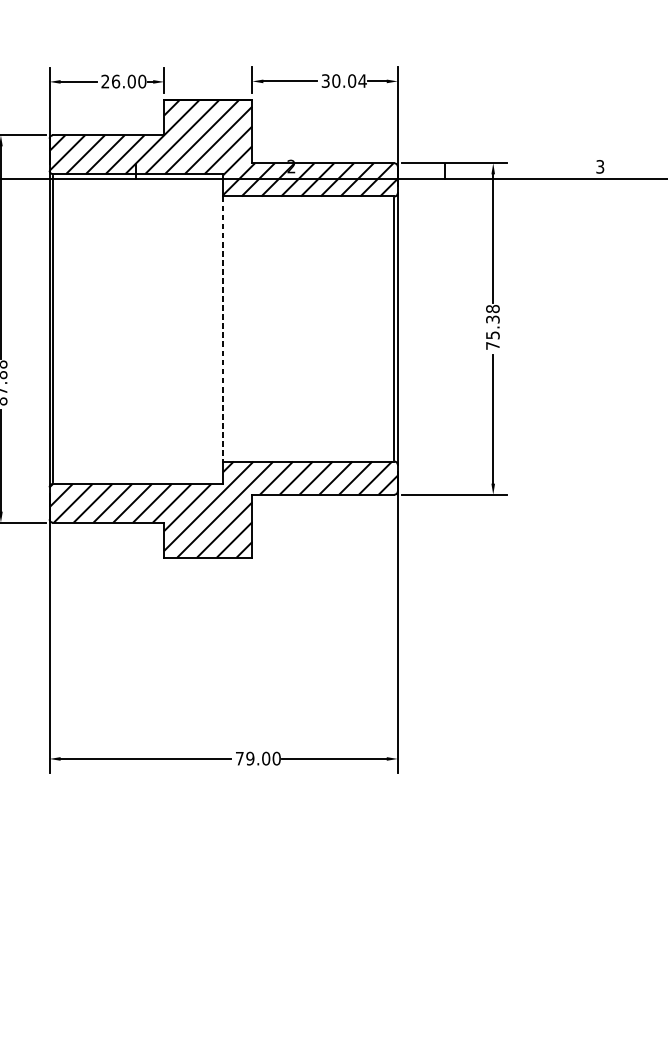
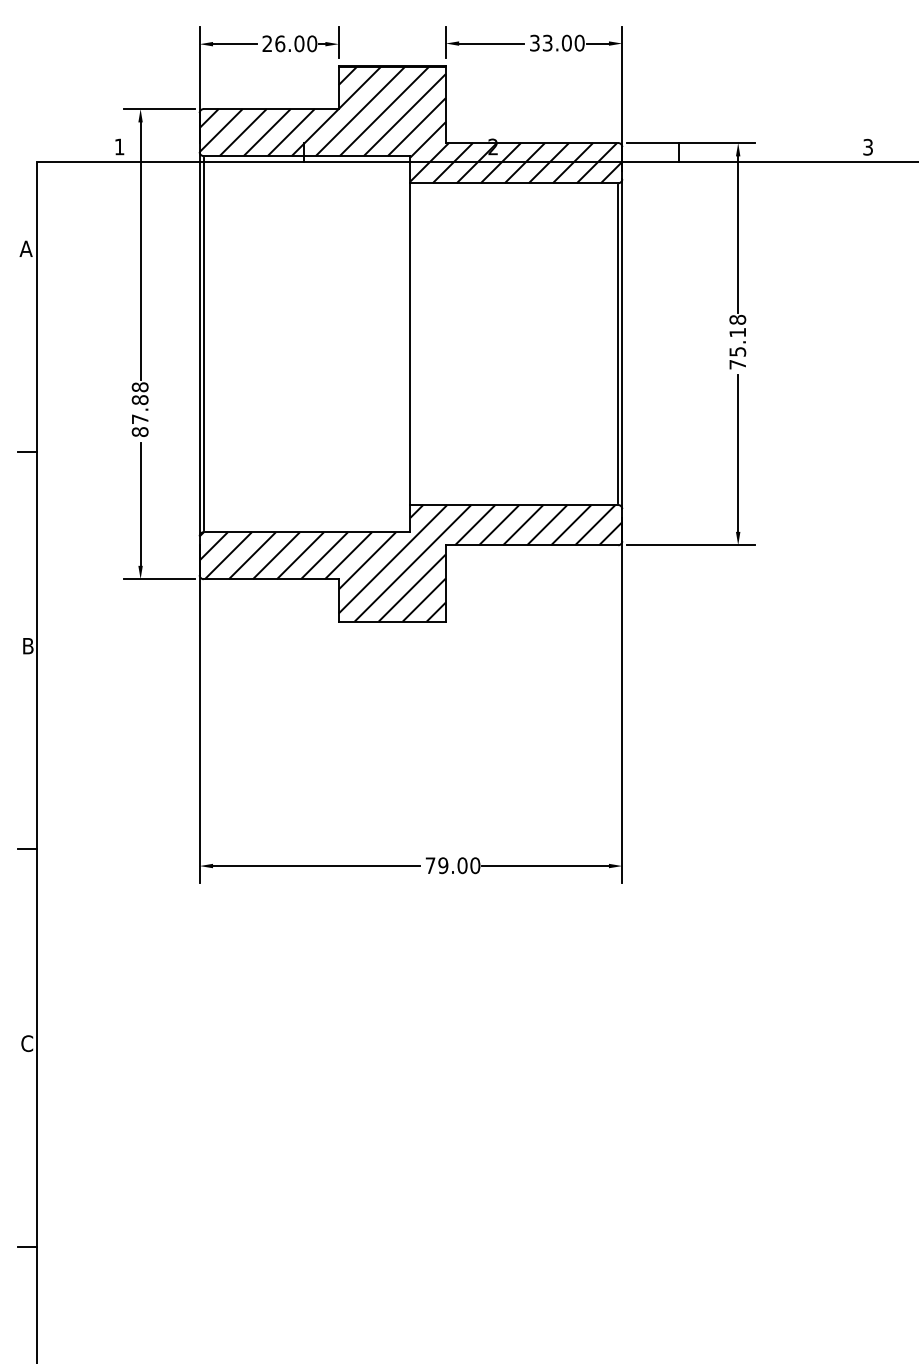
text: (349, 80) -> (563, 42), 30.04 -> 33.00
text: (492, 319) -> (737, 332), 75.38 -> 75.18
line: (223, 329) -> (410, 344), dashed -> solid

